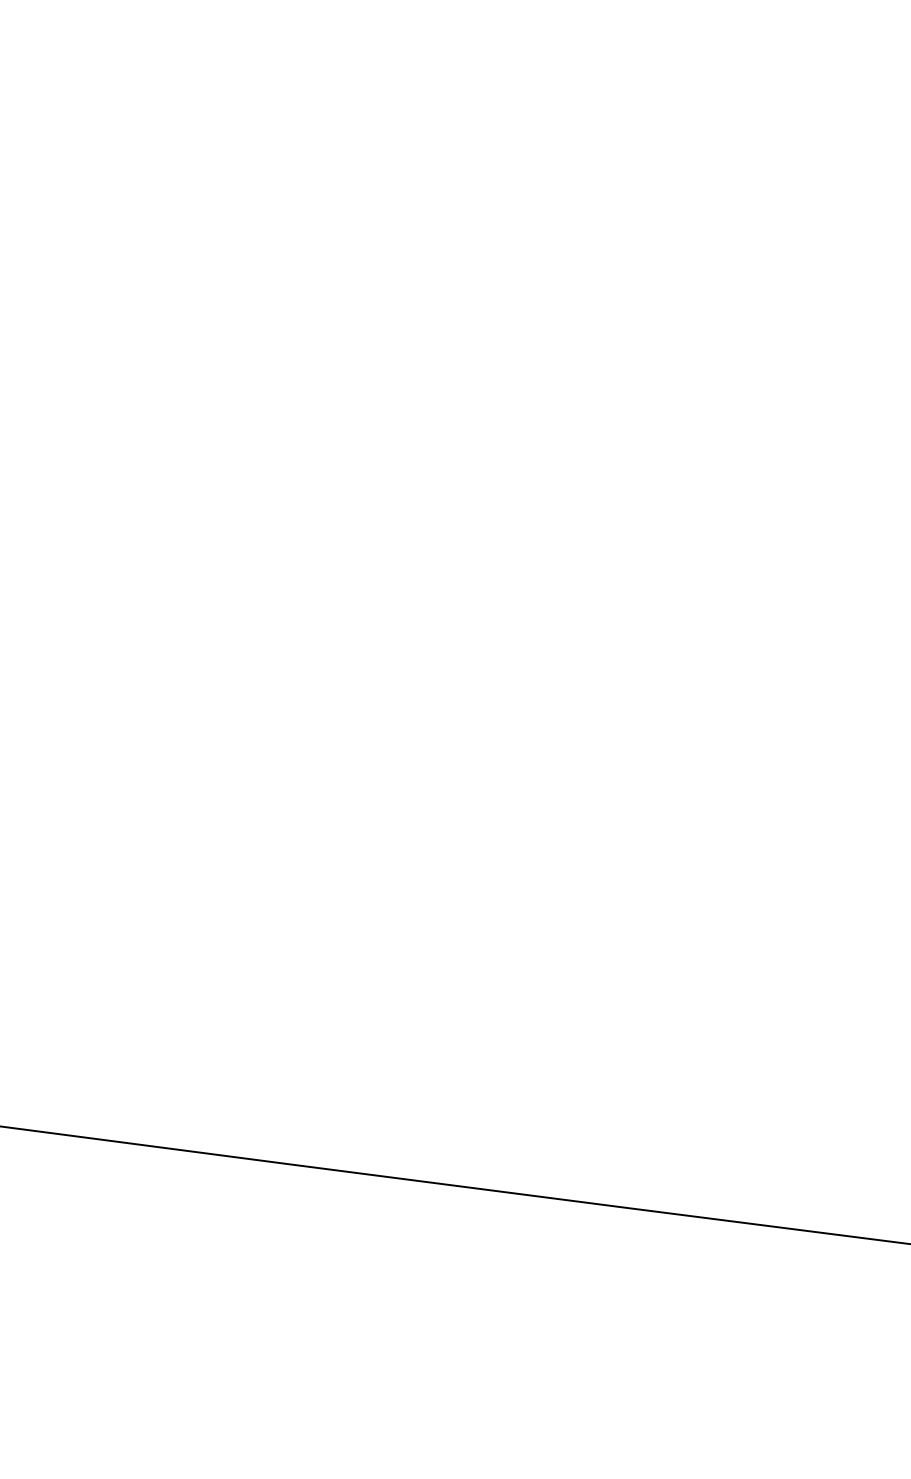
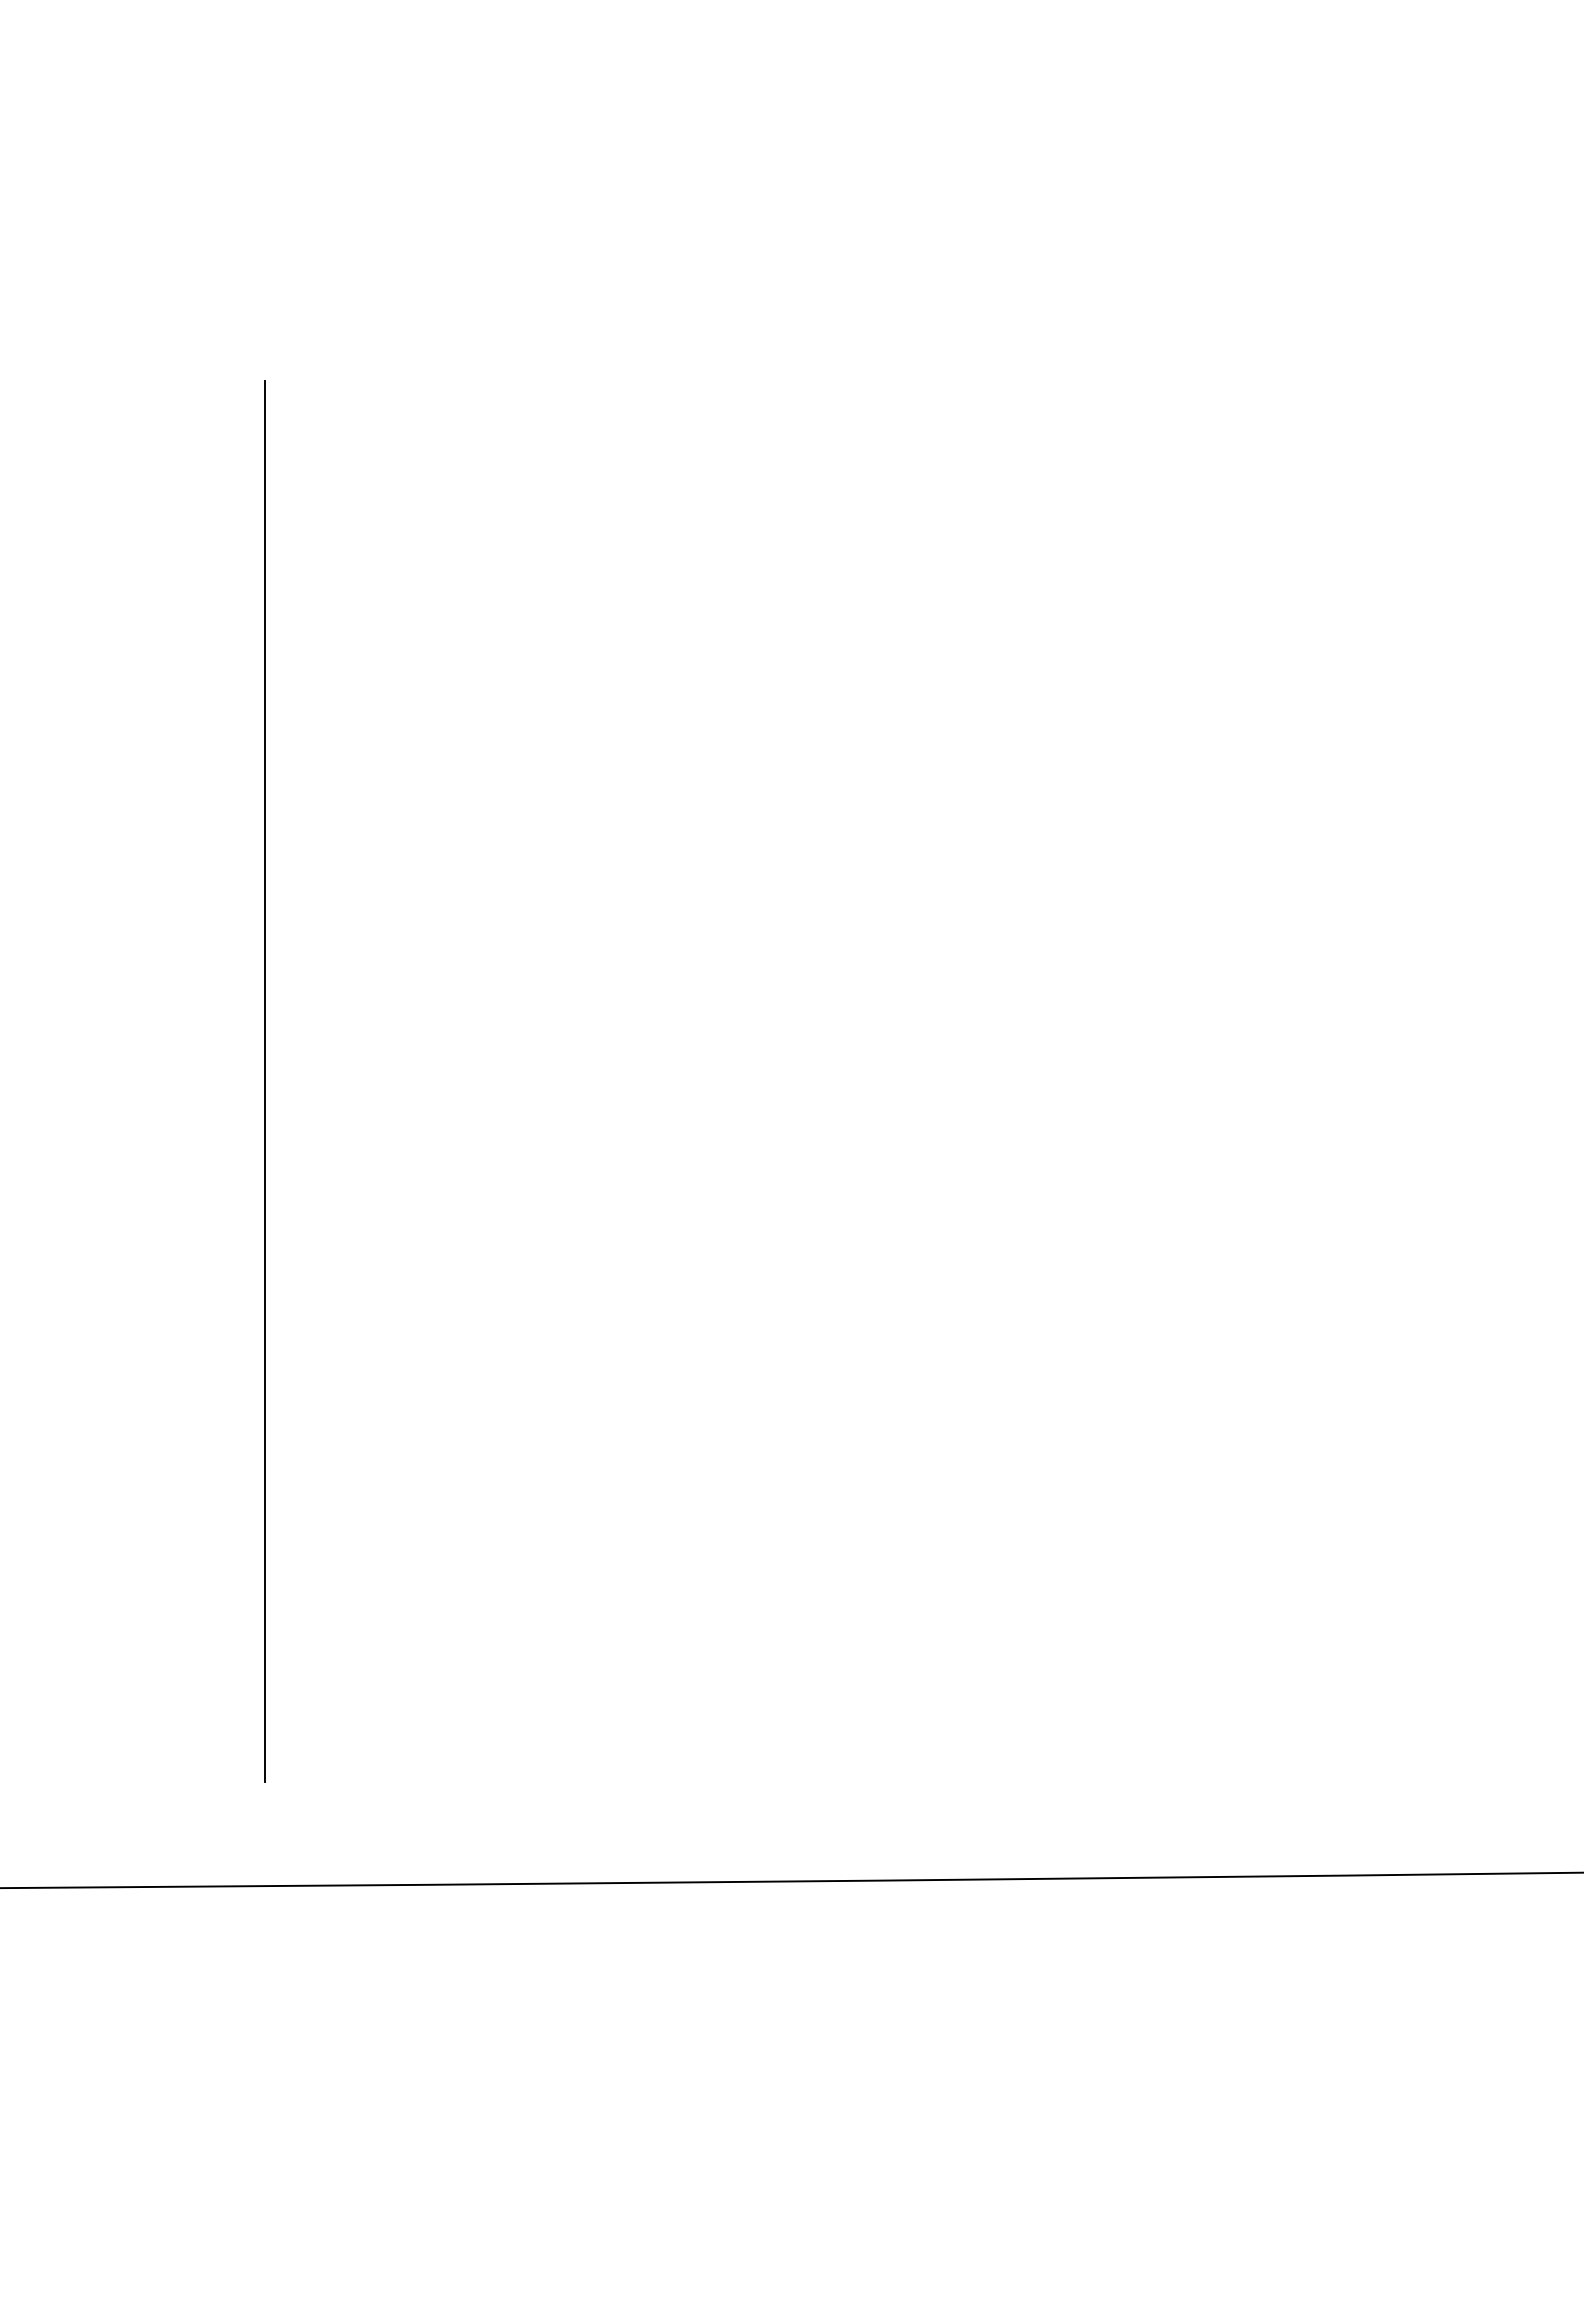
line: (250, 546) -> (265, 1081), added

